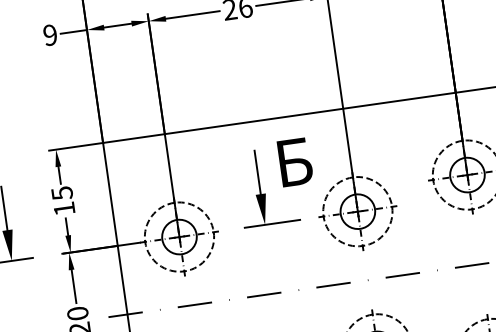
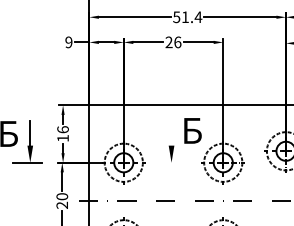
line: (257, 172) -> (171, 133), removed
text: (61, 193) -> (62, 129), 15 -> 16
line: (272, 223) -> (175, 162), removed

